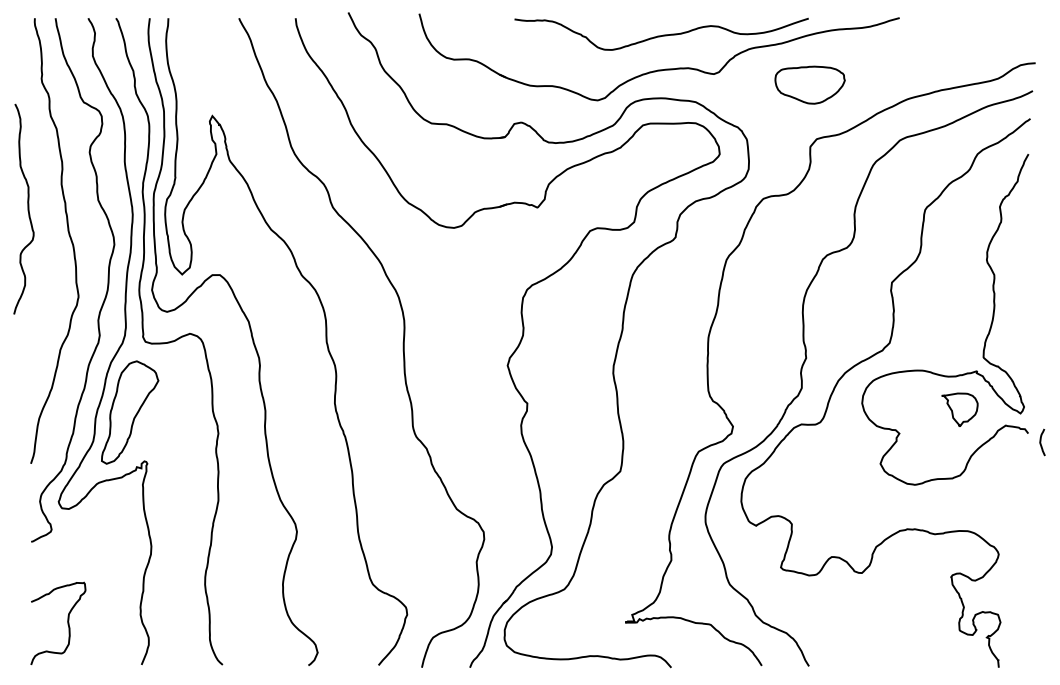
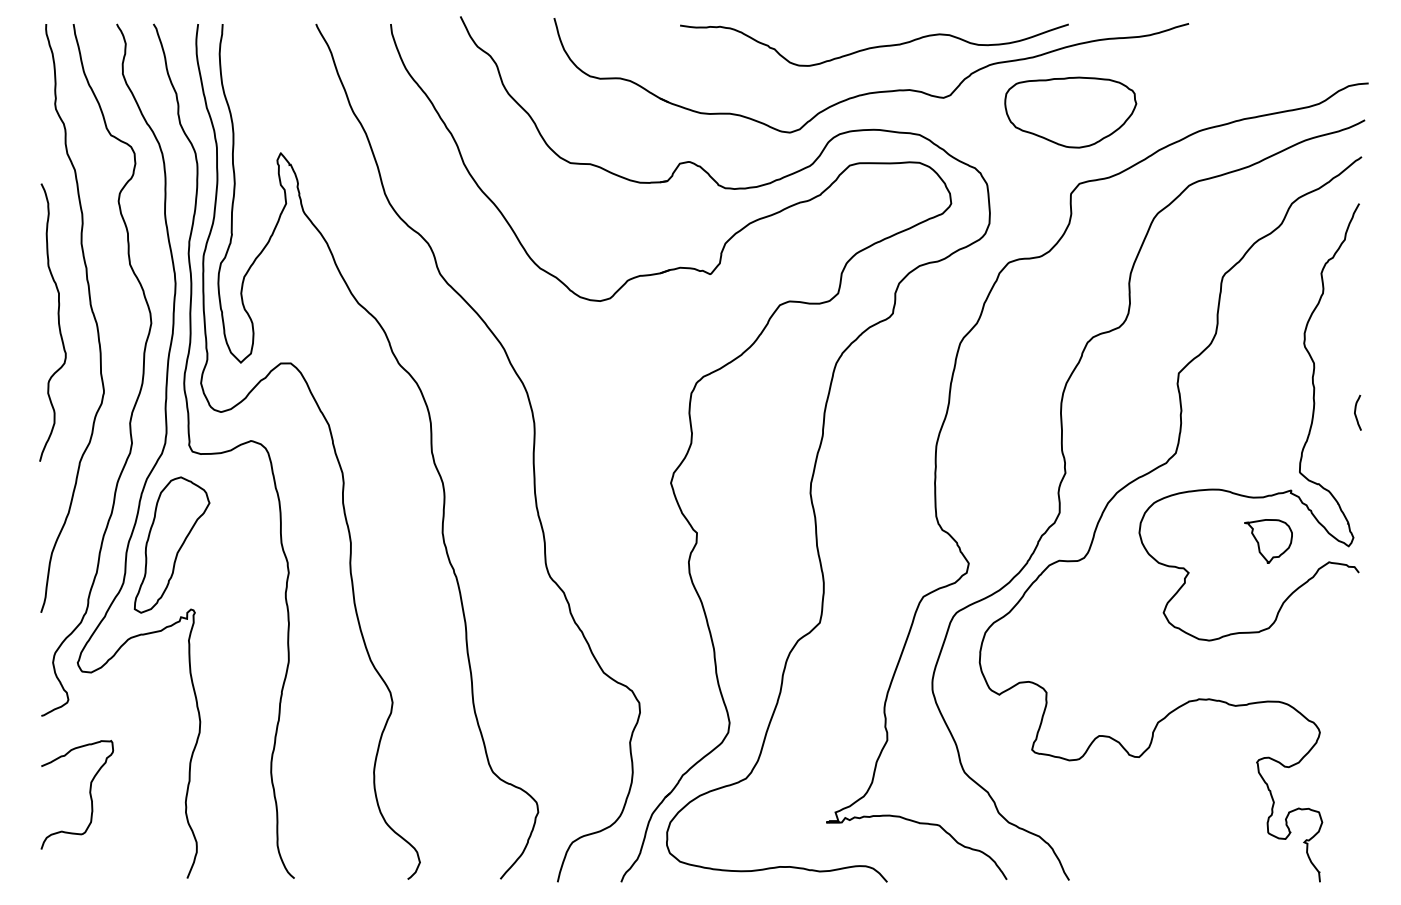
part: (809, 84) -> (1069, 111), size x1.43
curve: (27, 208) -> (57, 321), moved
curve: (1041, 442) -> (1356, 412), moved
curve: (67, 622) -> (89, 793), moved

